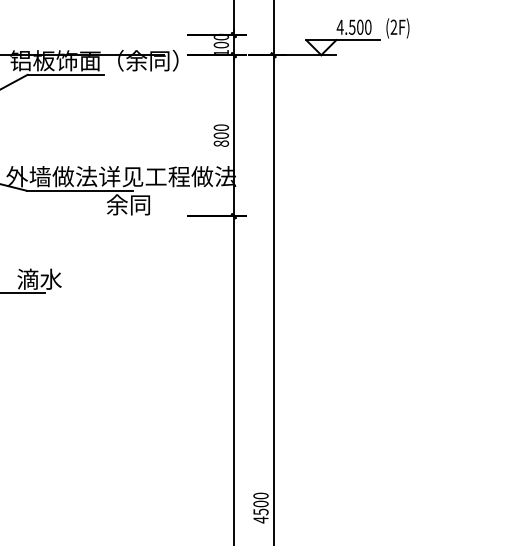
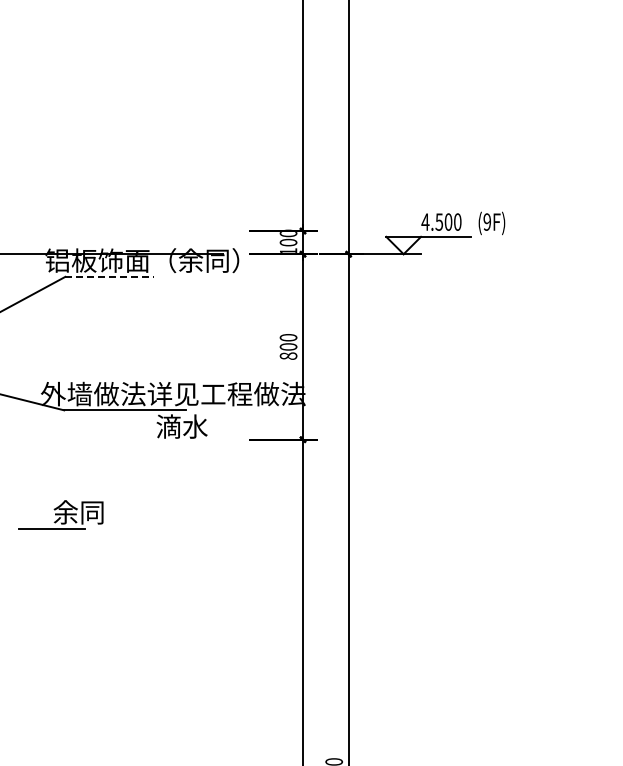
text: (394, 26) -> (487, 221), (2F) -> (9F)
line: (66, 74) -> (110, 276), solid -> dashed
text: (128, 204) -> (181, 426), 余同 -> 滴水
text: (39, 279) -> (78, 512), 滴水 -> 余同

